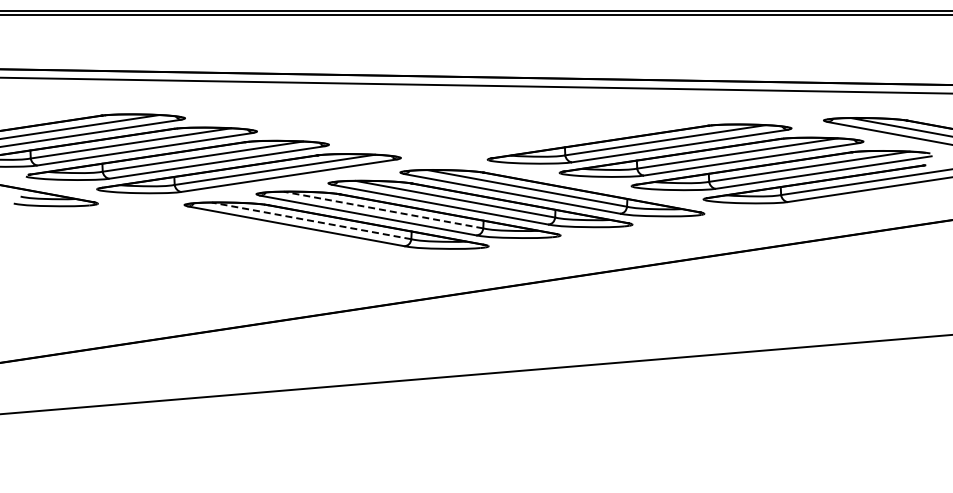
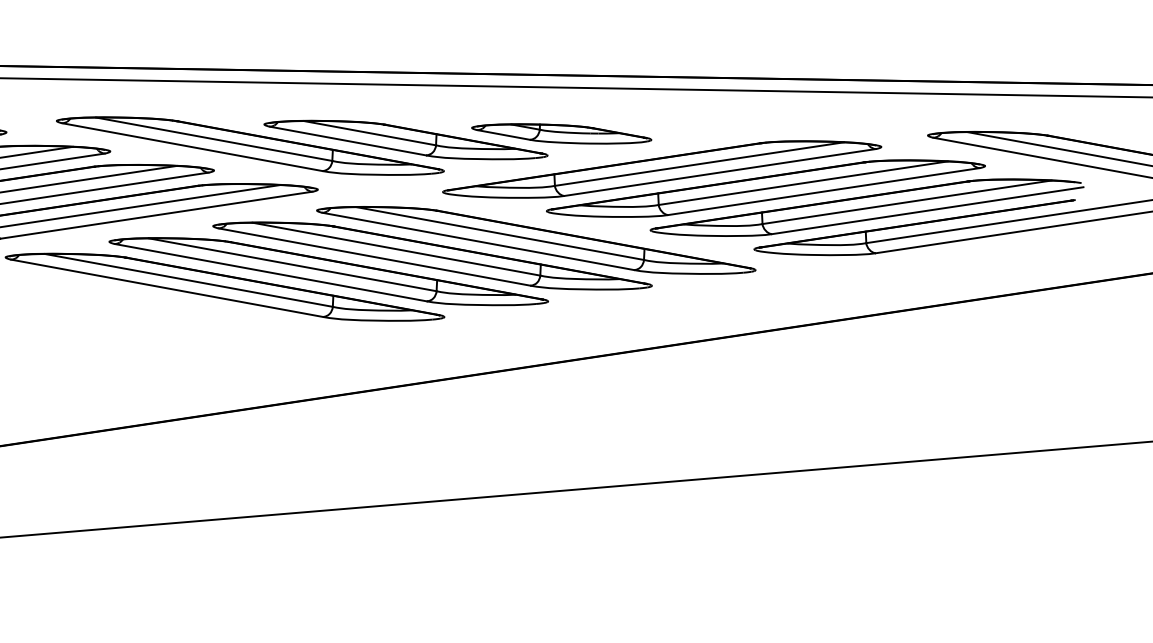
part: (425, 127) -> (353, 145), added
line: (383, 209) -> (292, 263), dashed -> solid
line: (311, 220) -> (188, 279), dashed -> solid

